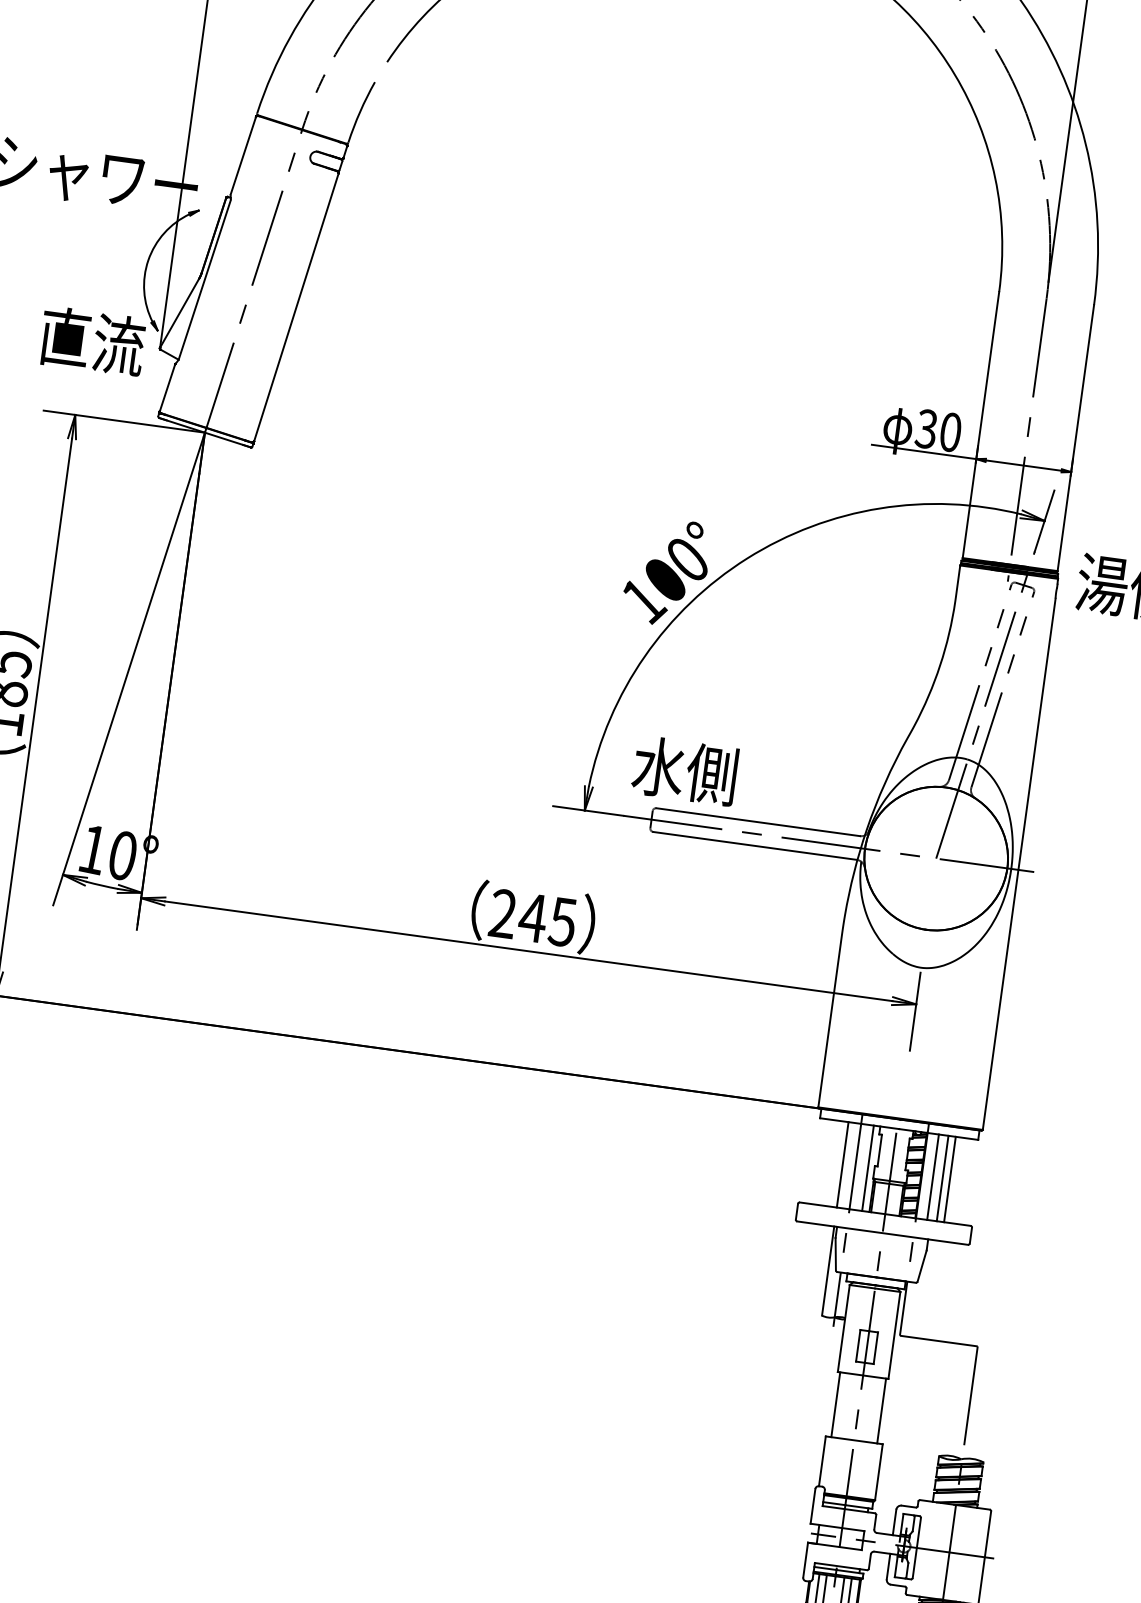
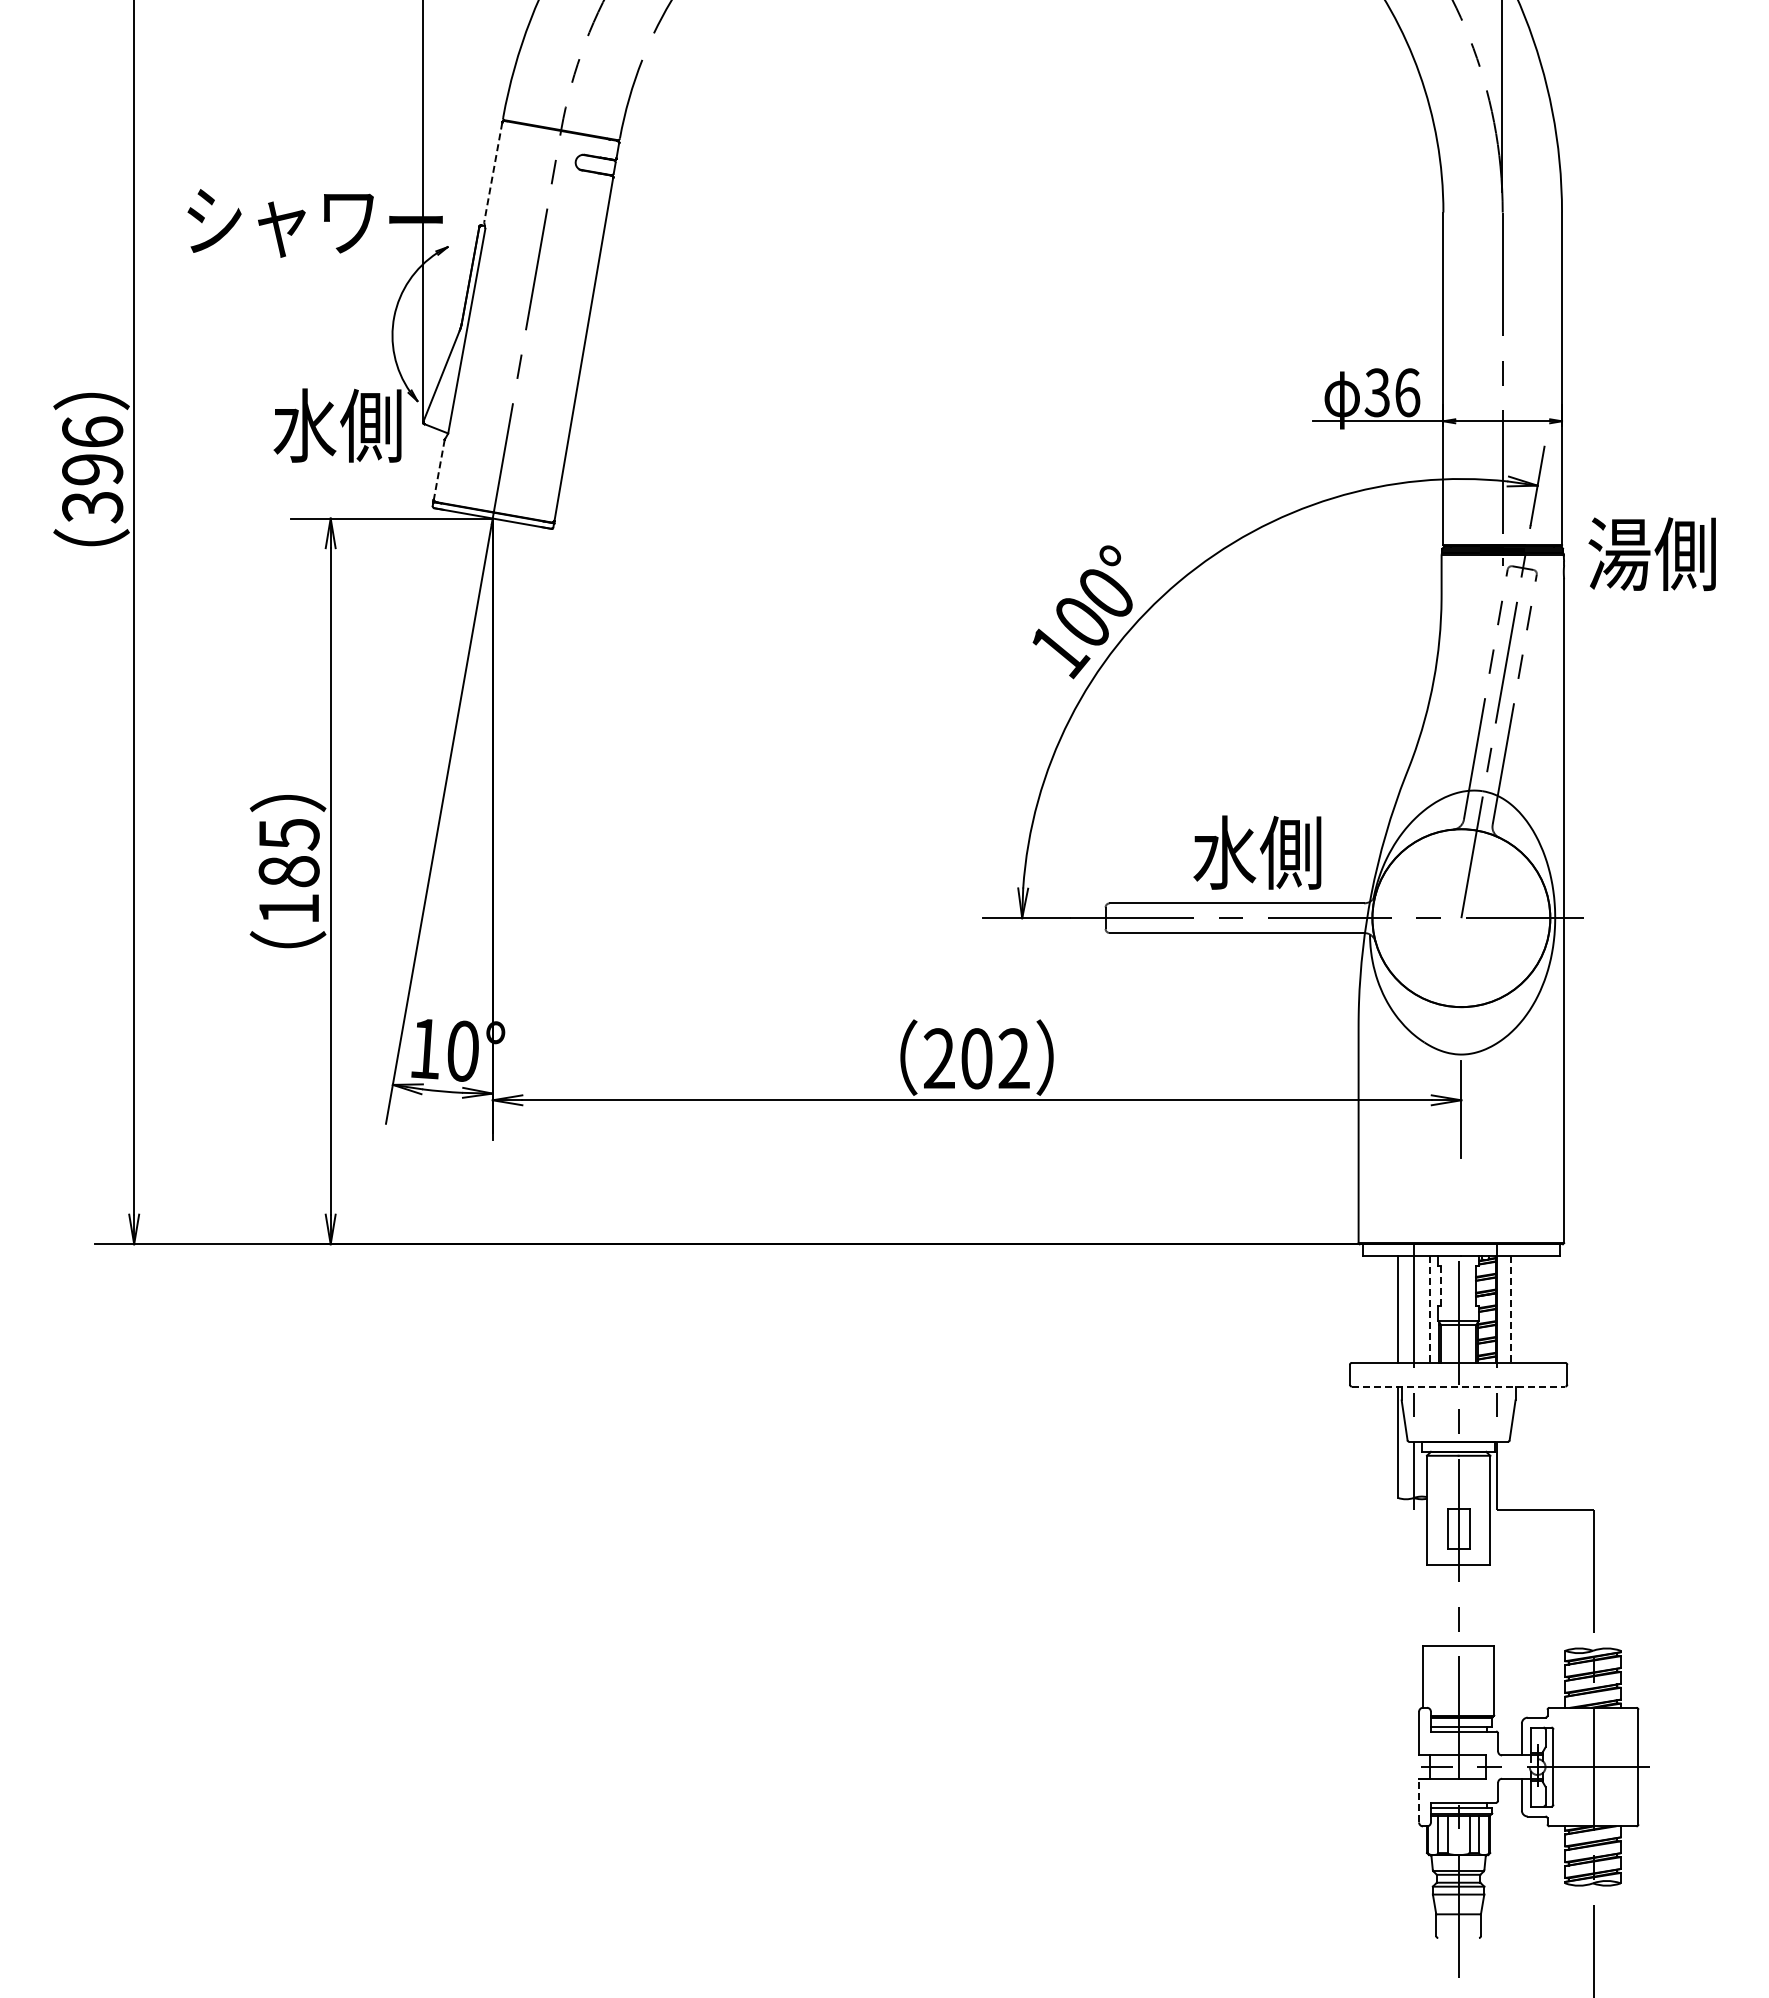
line: (243, 155) -> (493, 172), solid -> dashed
text: (91, 341) -> (338, 425), 直流 -> 水側
line: (167, 388) -> (439, 470), solid -> dashed
text: (950, 432) -> (1407, 392), 30 -> 36
text: (685, 770) -> (1257, 852), moved
text: (547, 919) -> (994, 1058), 245 -> 202
line: (880, 1150) -> (1441, 1285), solid -> dashed
line: (867, 1169) -> (1429, 1310), solid -> dashed
line: (933, 1178) -> (1511, 1310), solid -> dashed
line: (943, 1178) -> (1523, 1309), removed
line: (950, 1179) -> (1532, 1309), removed
line: (882, 1233) -> (1458, 1386), solid -> dashed
line: (835, 1404) -> (1429, 1604), removed
line: (881, 1410) -> (1487, 1604), removed
line: (805, 1560) -> (1419, 1800), solid -> dashed

